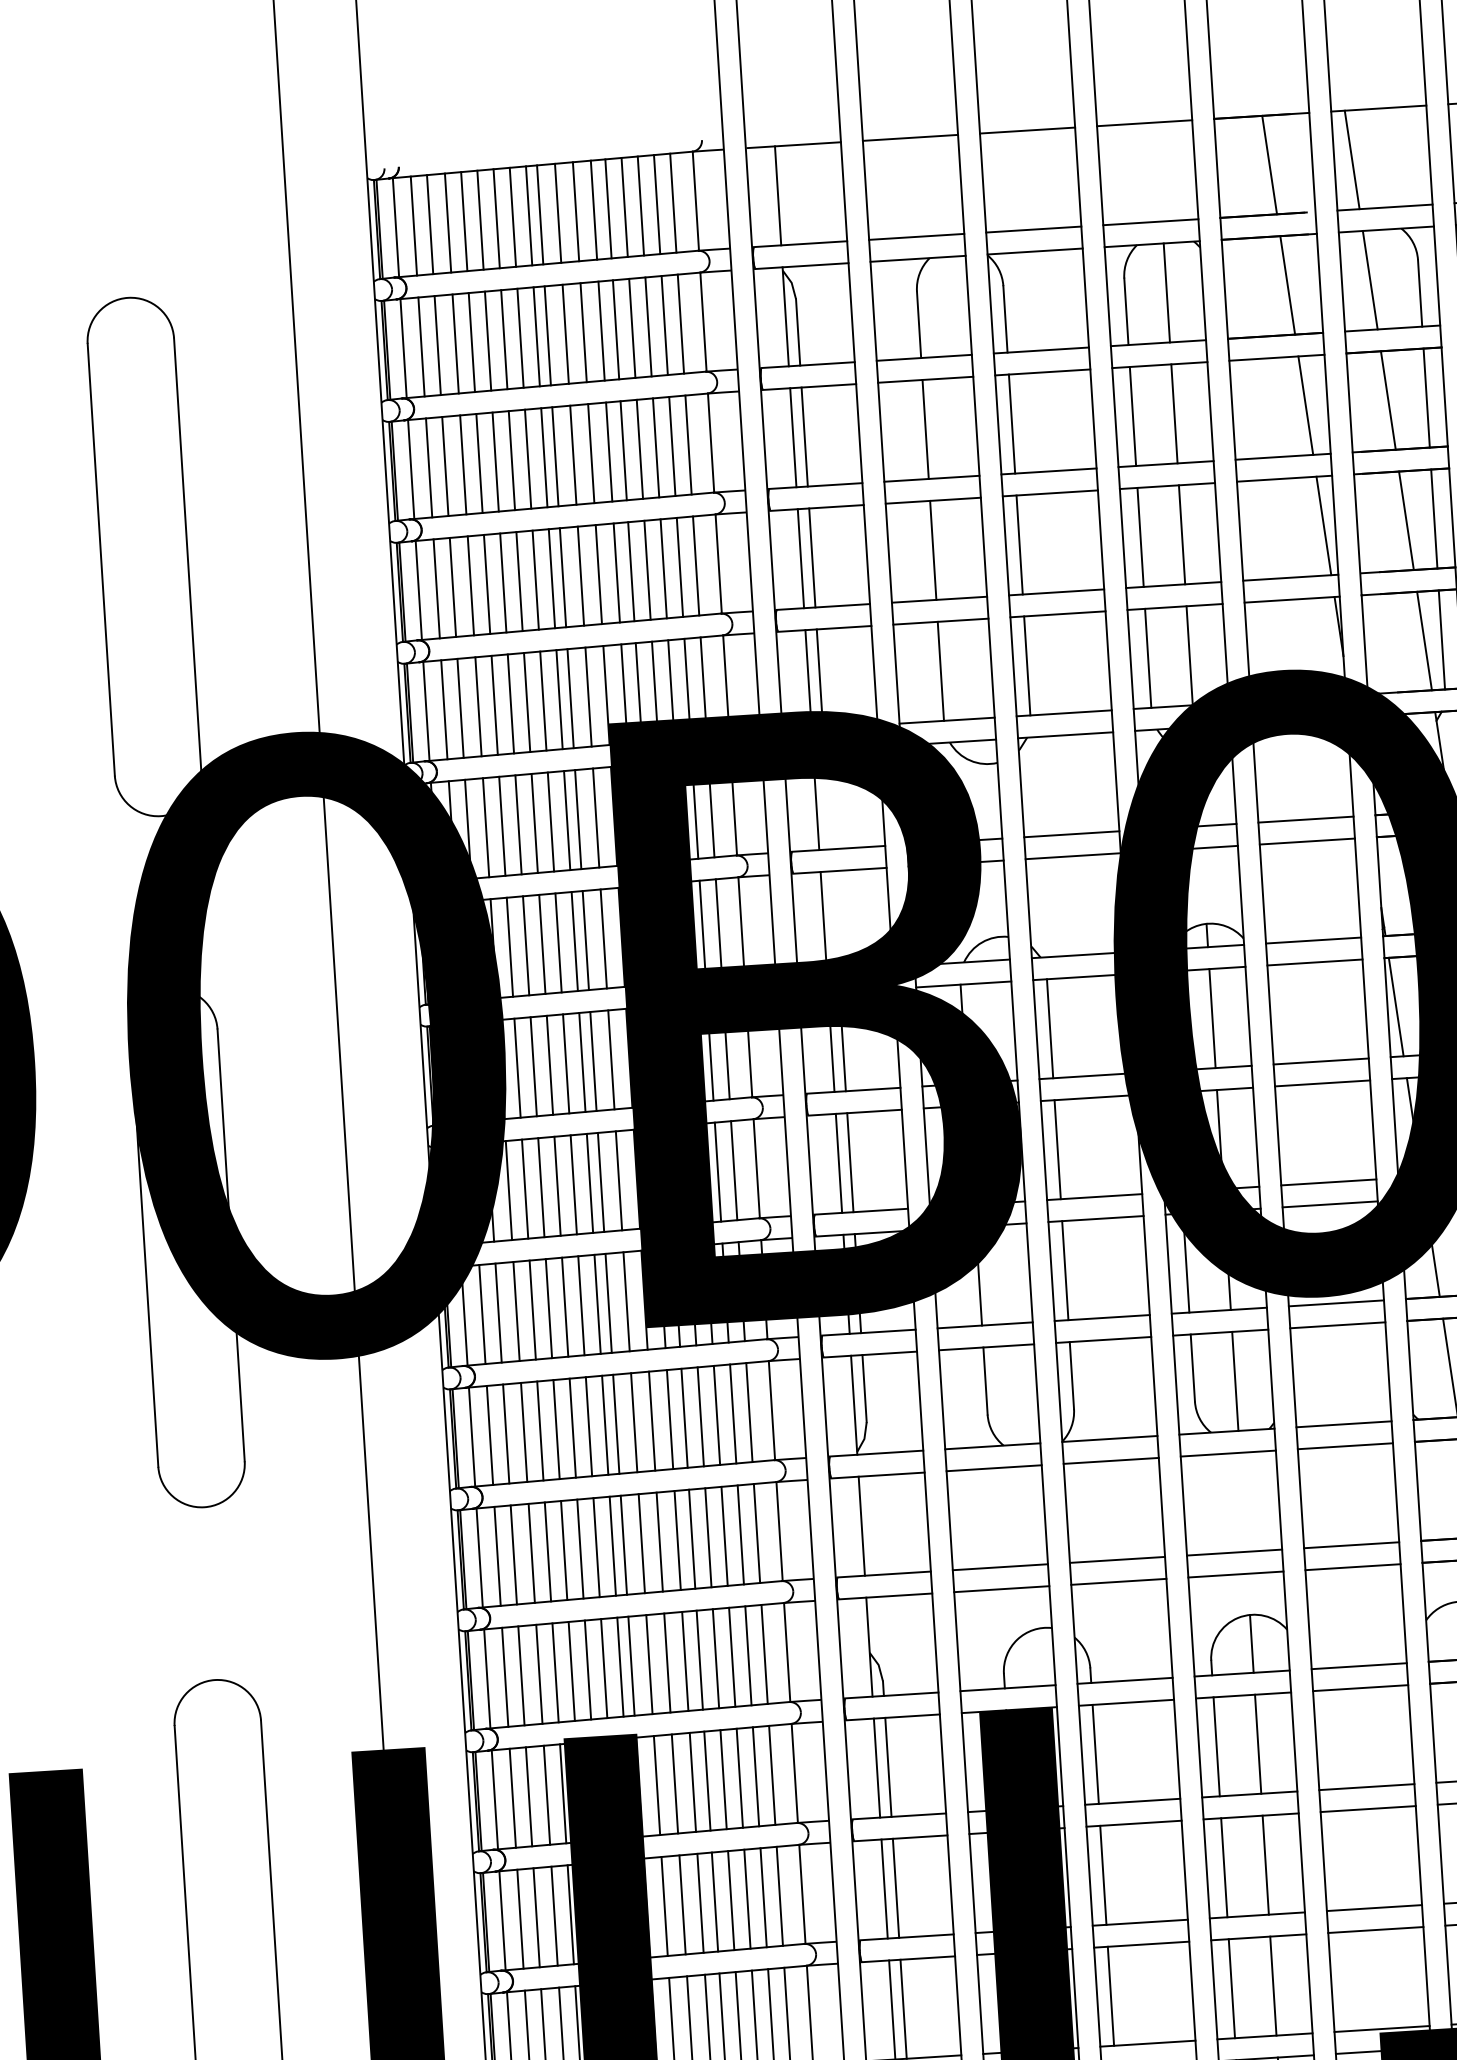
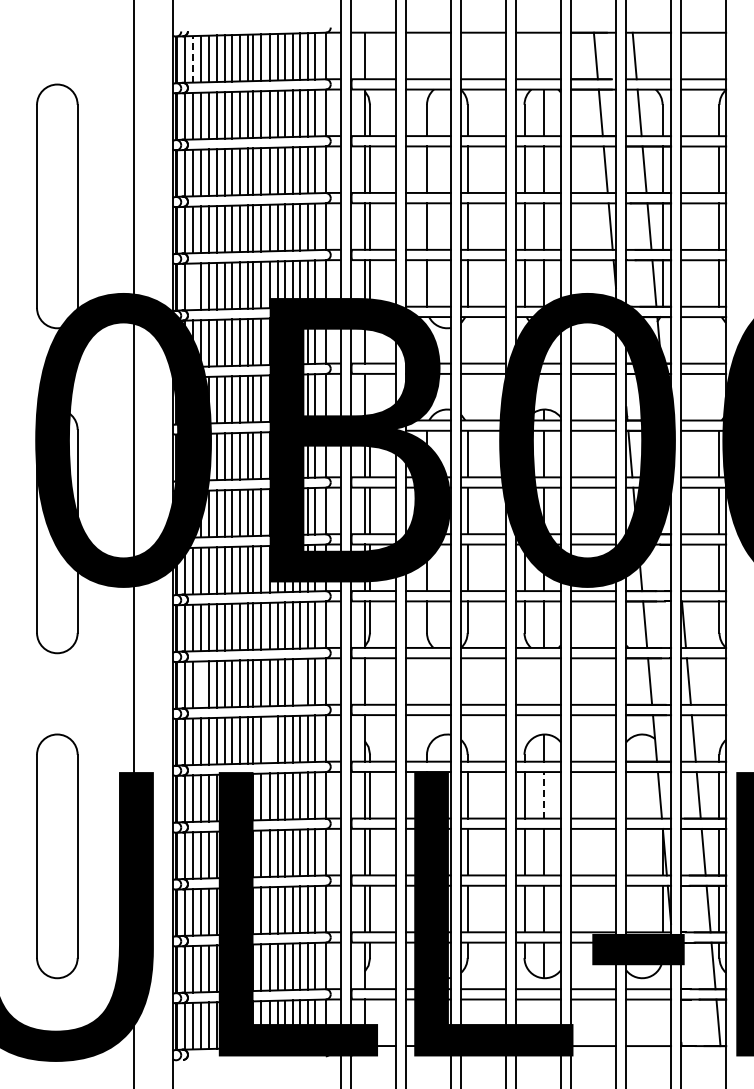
line: (414, 224) -> (193, 58), solid -> dashed
line: (444, 709) -> (193, 286), removed
line: (725, 1534) -> (300, 681), removed
line: (512, 1554) -> (200, 684), removed
line: (666, 1662) -> (269, 739), removed
line: (1259, 1742) -> (544, 794), solid -> dashed

